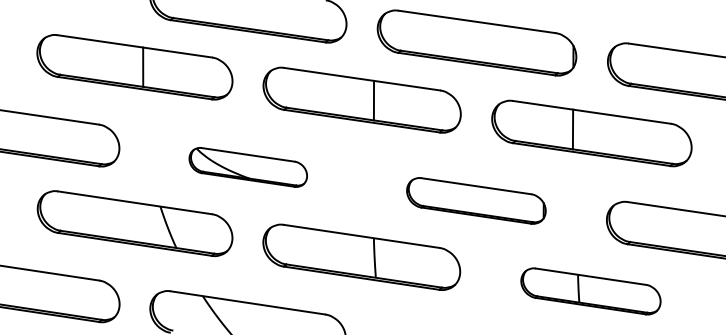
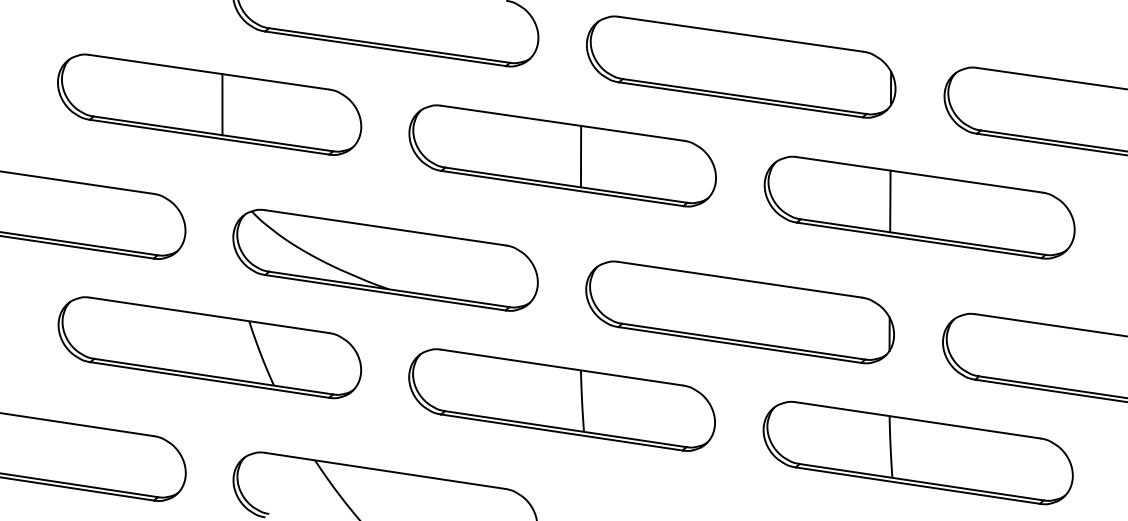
part: (248, 167) -> (386, 260), size x1.67
part: (476, 200) -> (740, 311), size x1.43
part: (590, 291) -> (917, 453), size x1.43

